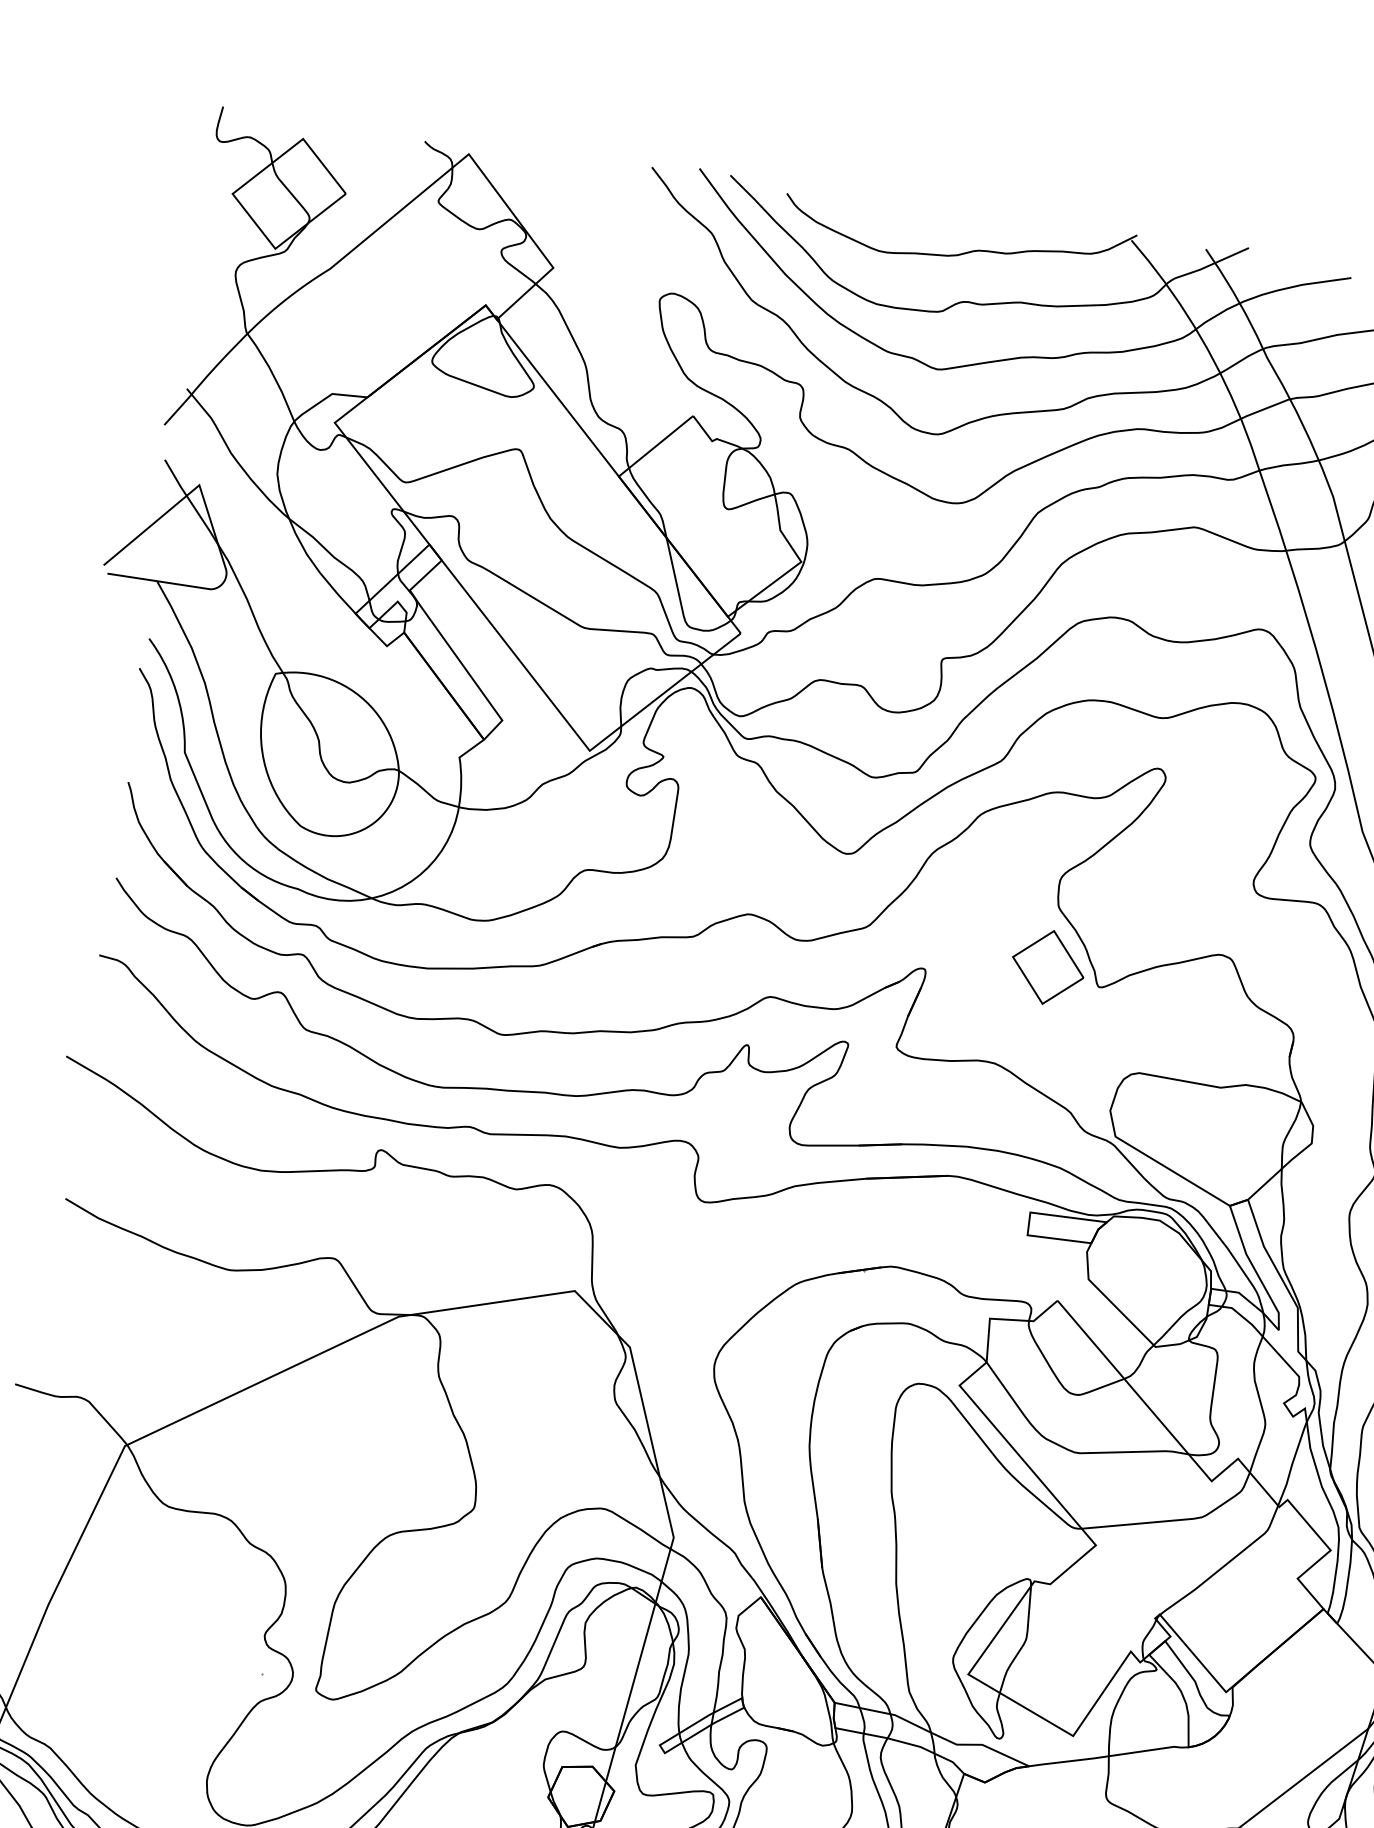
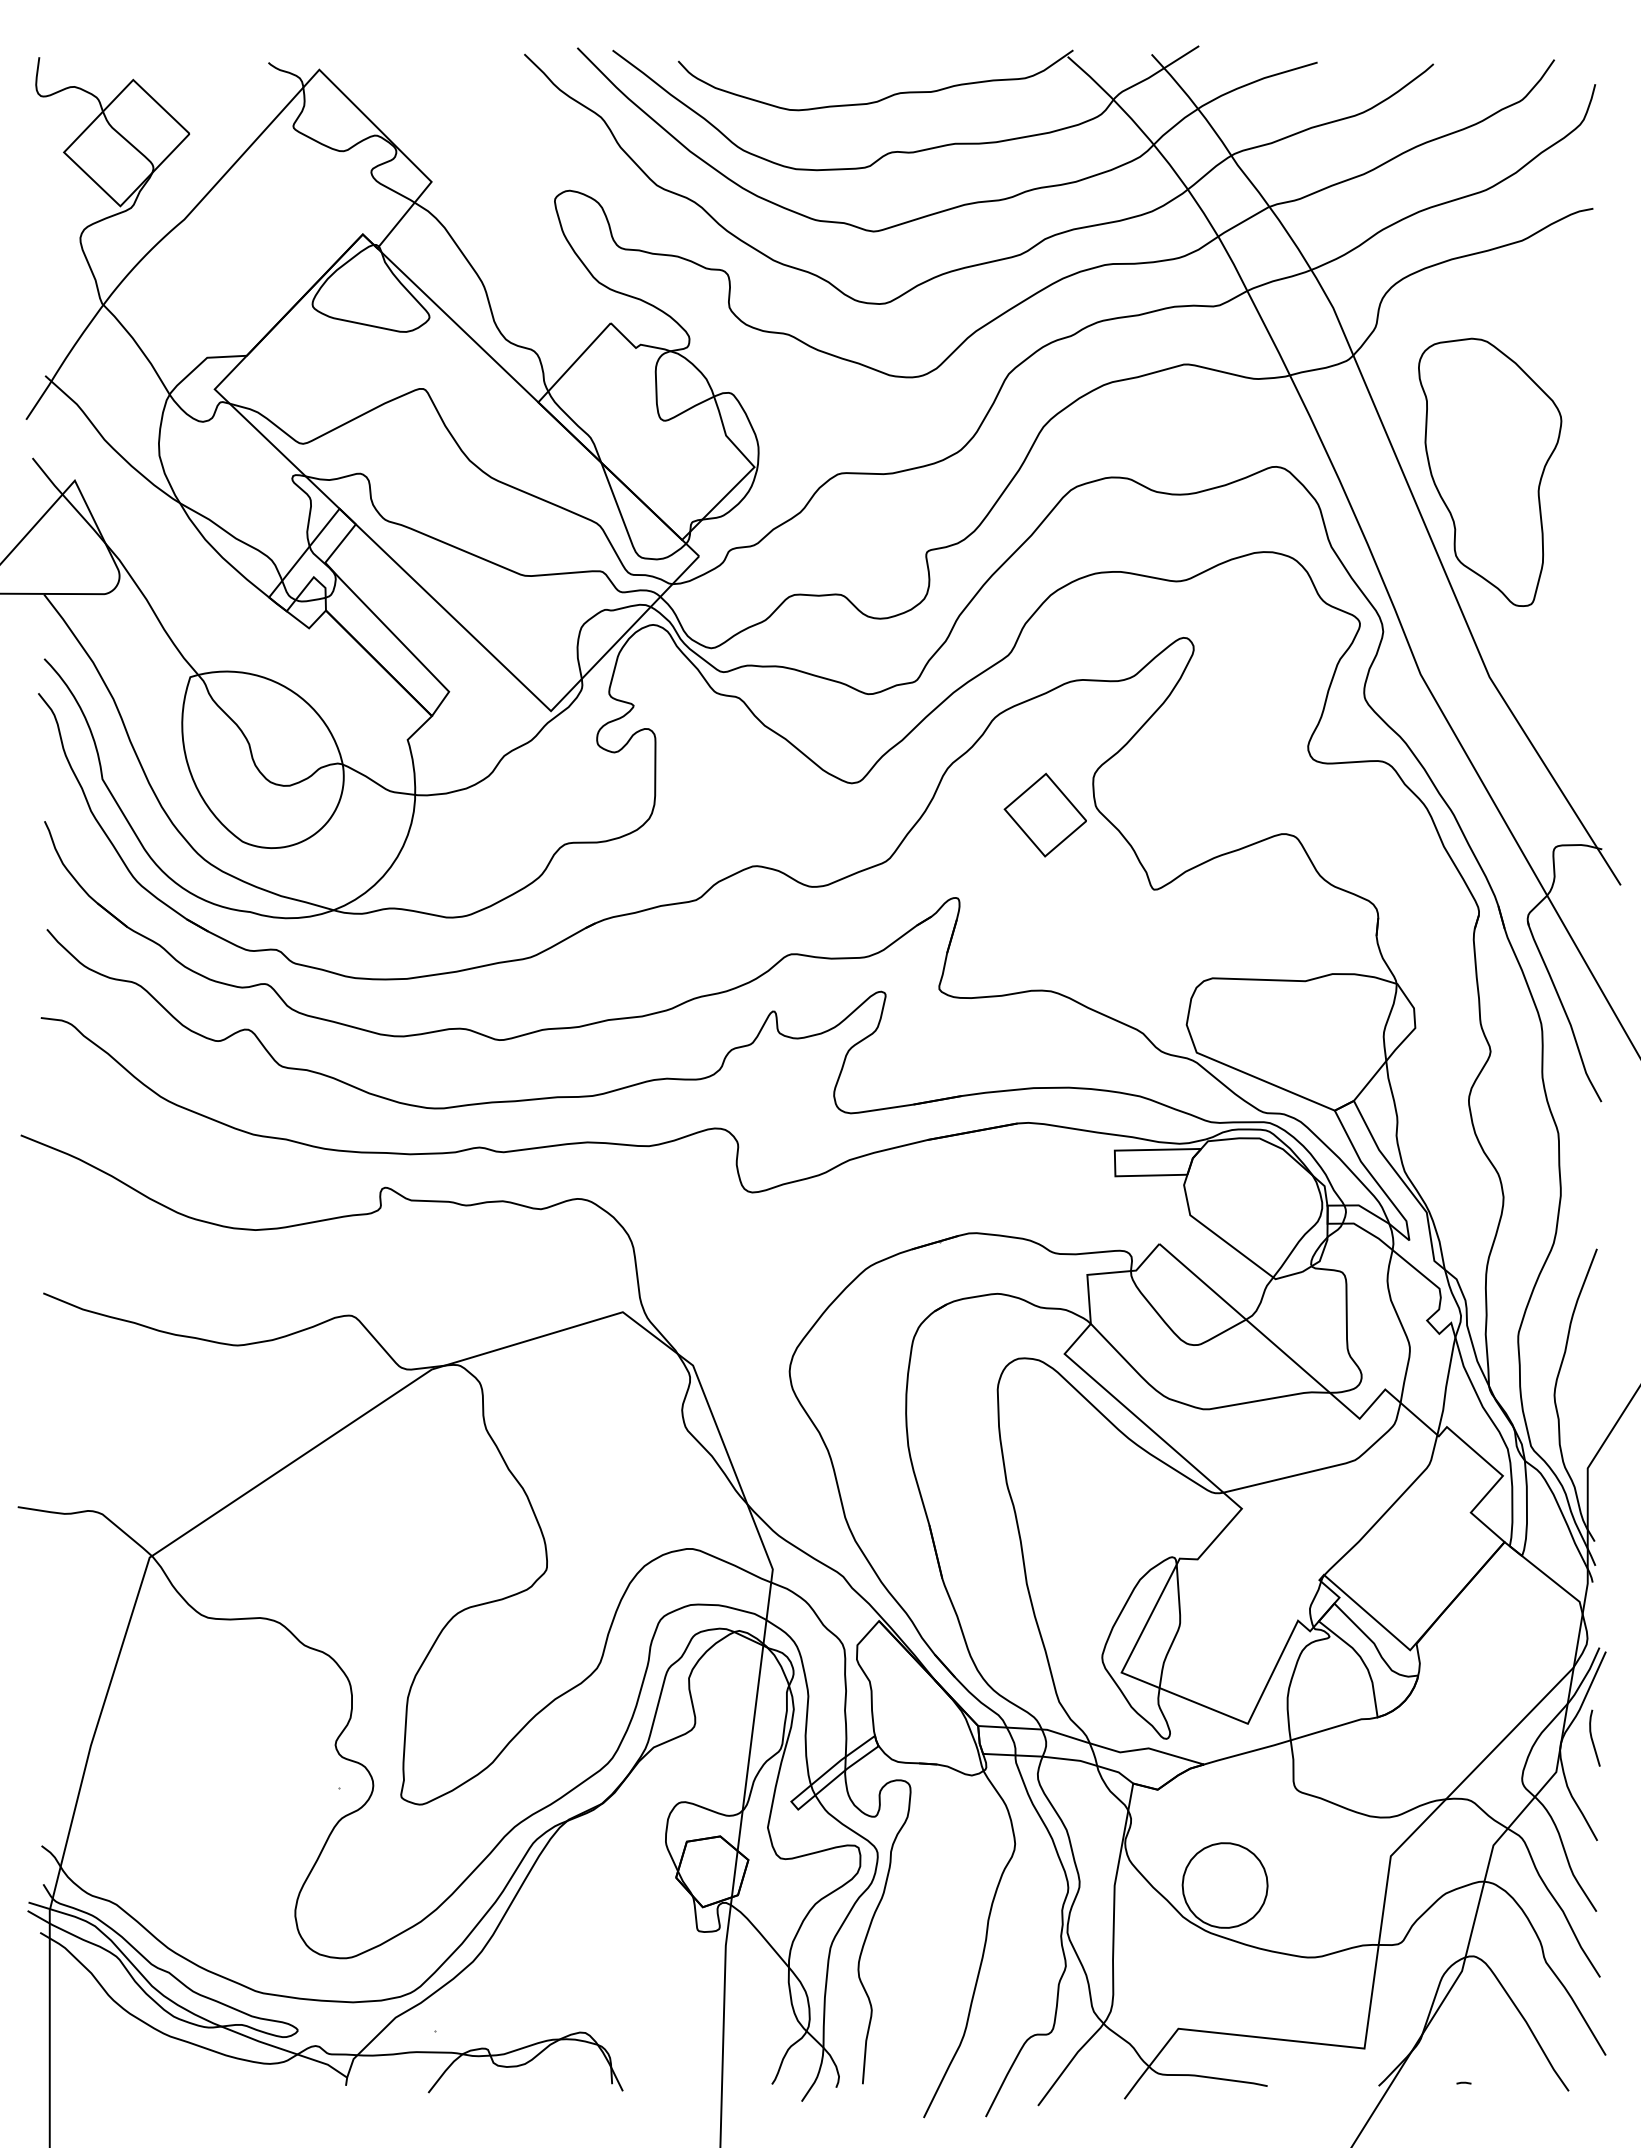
part: (1047, 966) -> (1044, 814), moved

